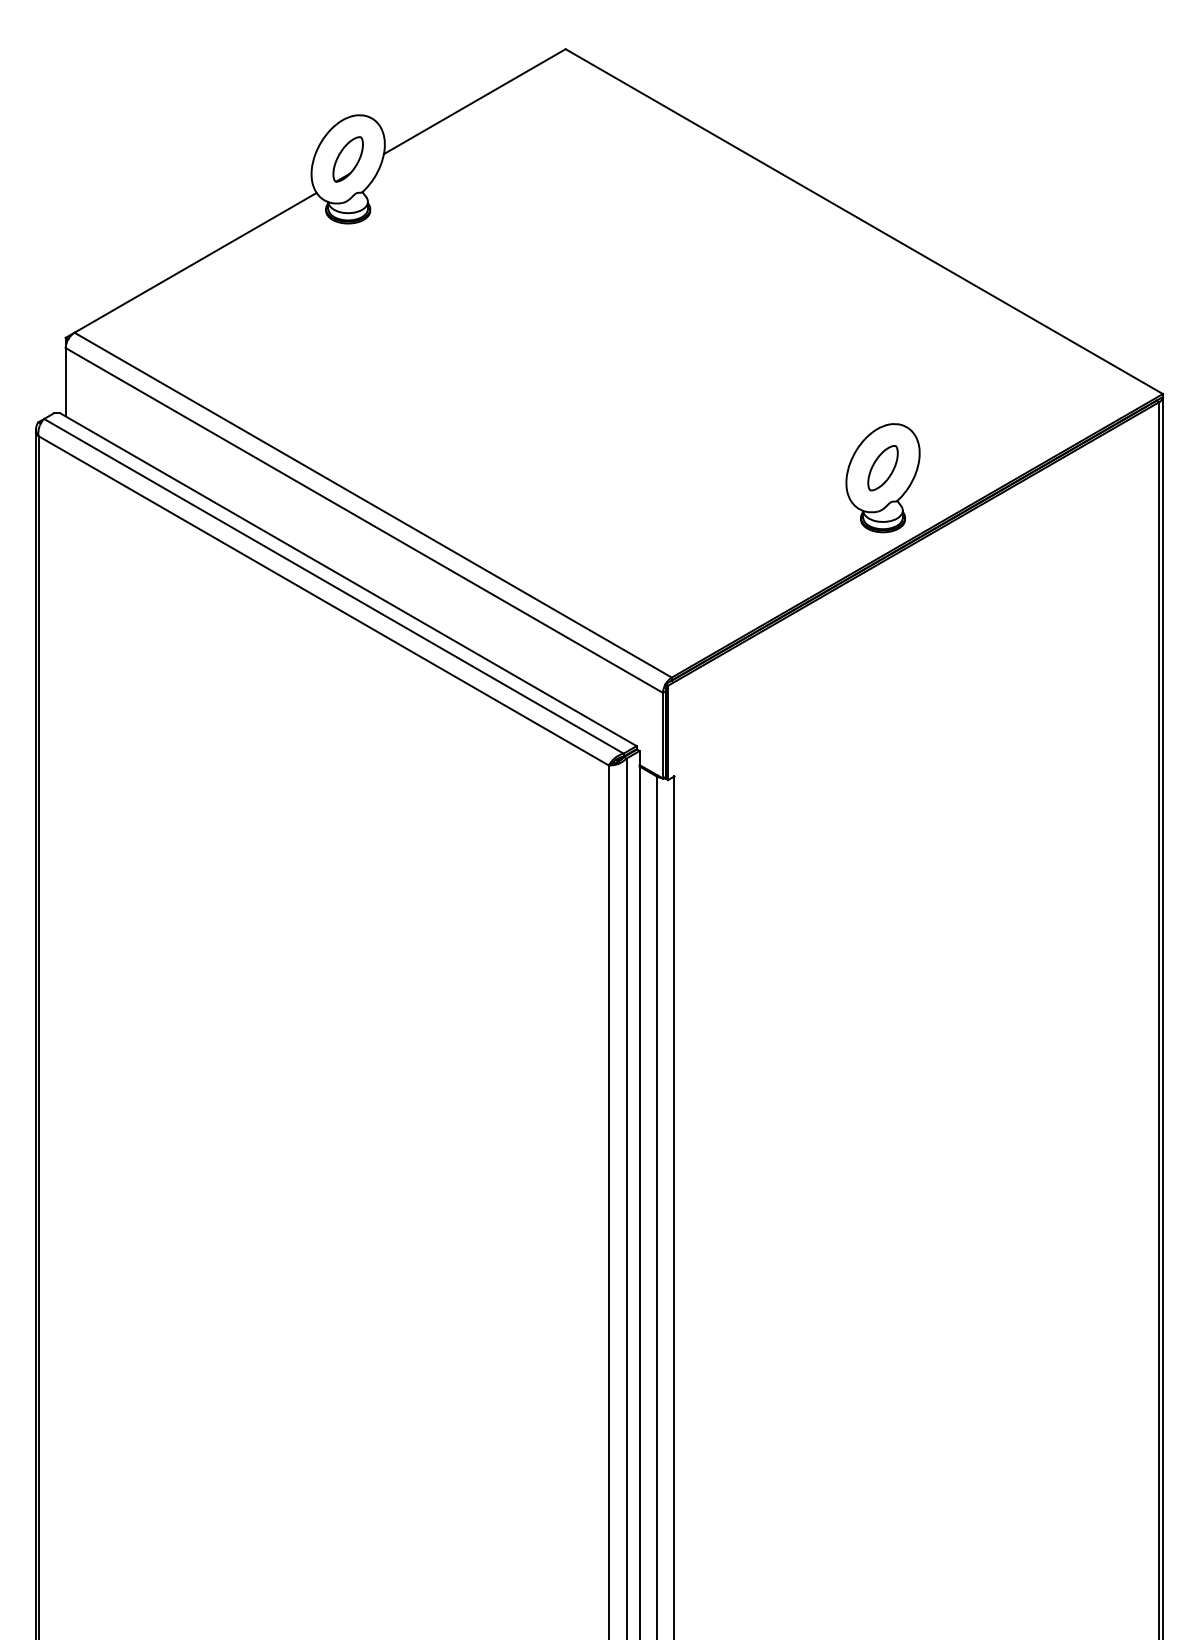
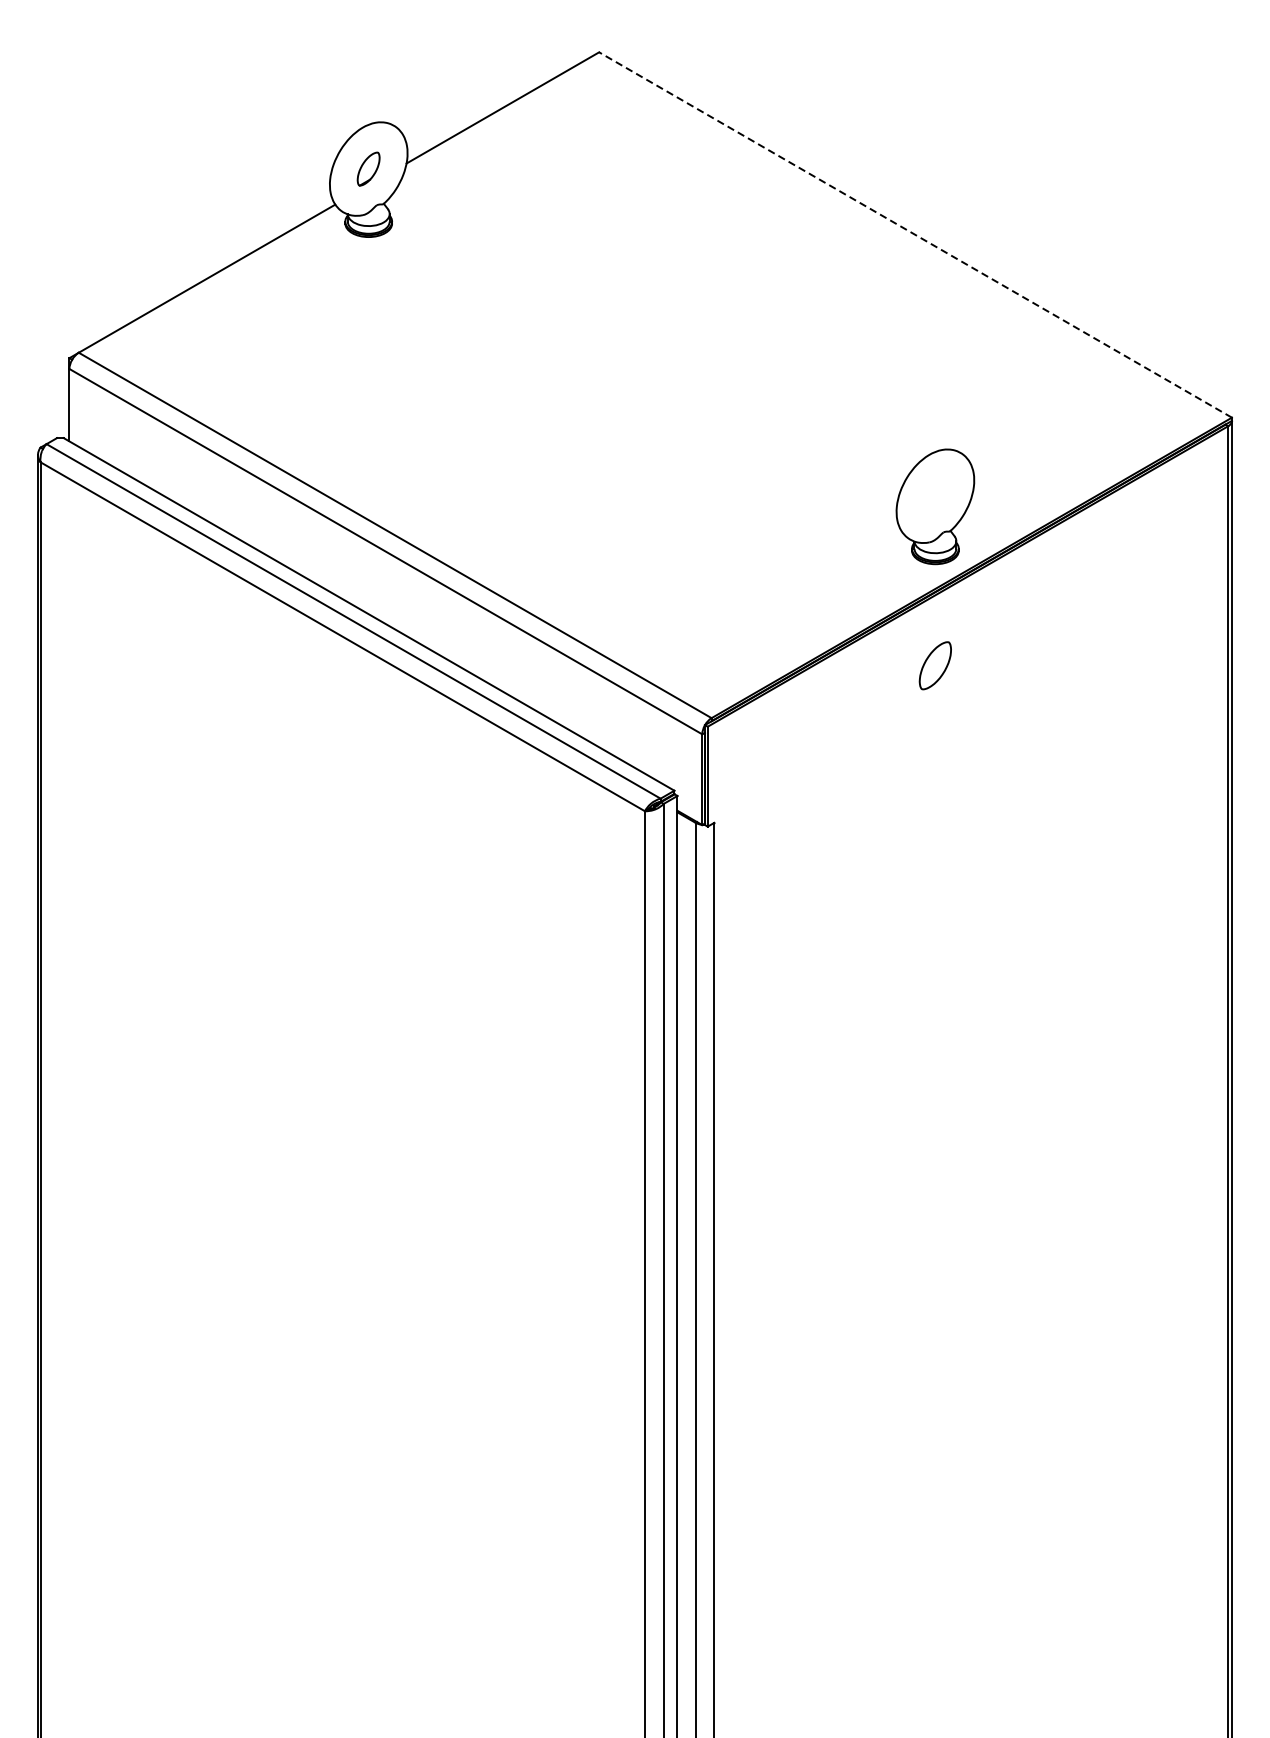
part: (347, 159) -> (368, 169), size x0.7
line: (864, 221) -> (915, 234), solid -> dashed
part: (882, 468) -> (934, 666), moved

